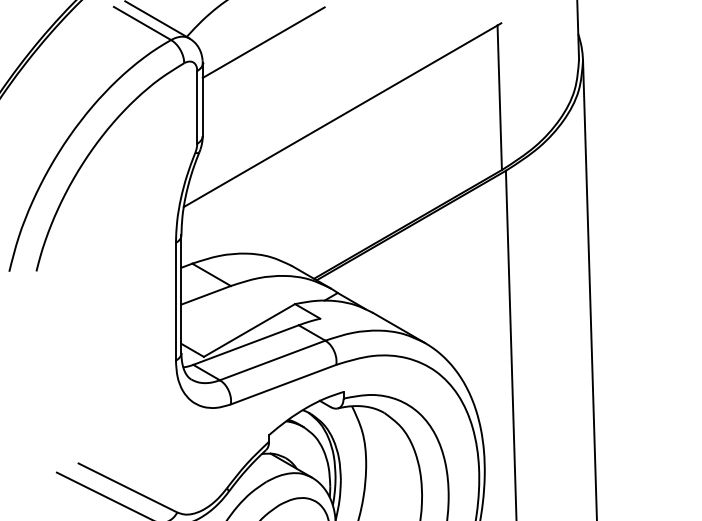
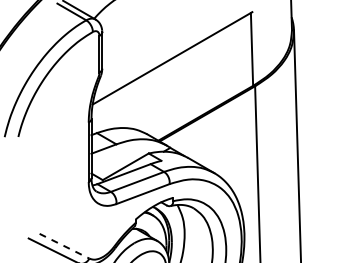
line: (262, 42) -> (132, 21), removed
line: (127, 488) -> (64, 246), solid -> dashed

